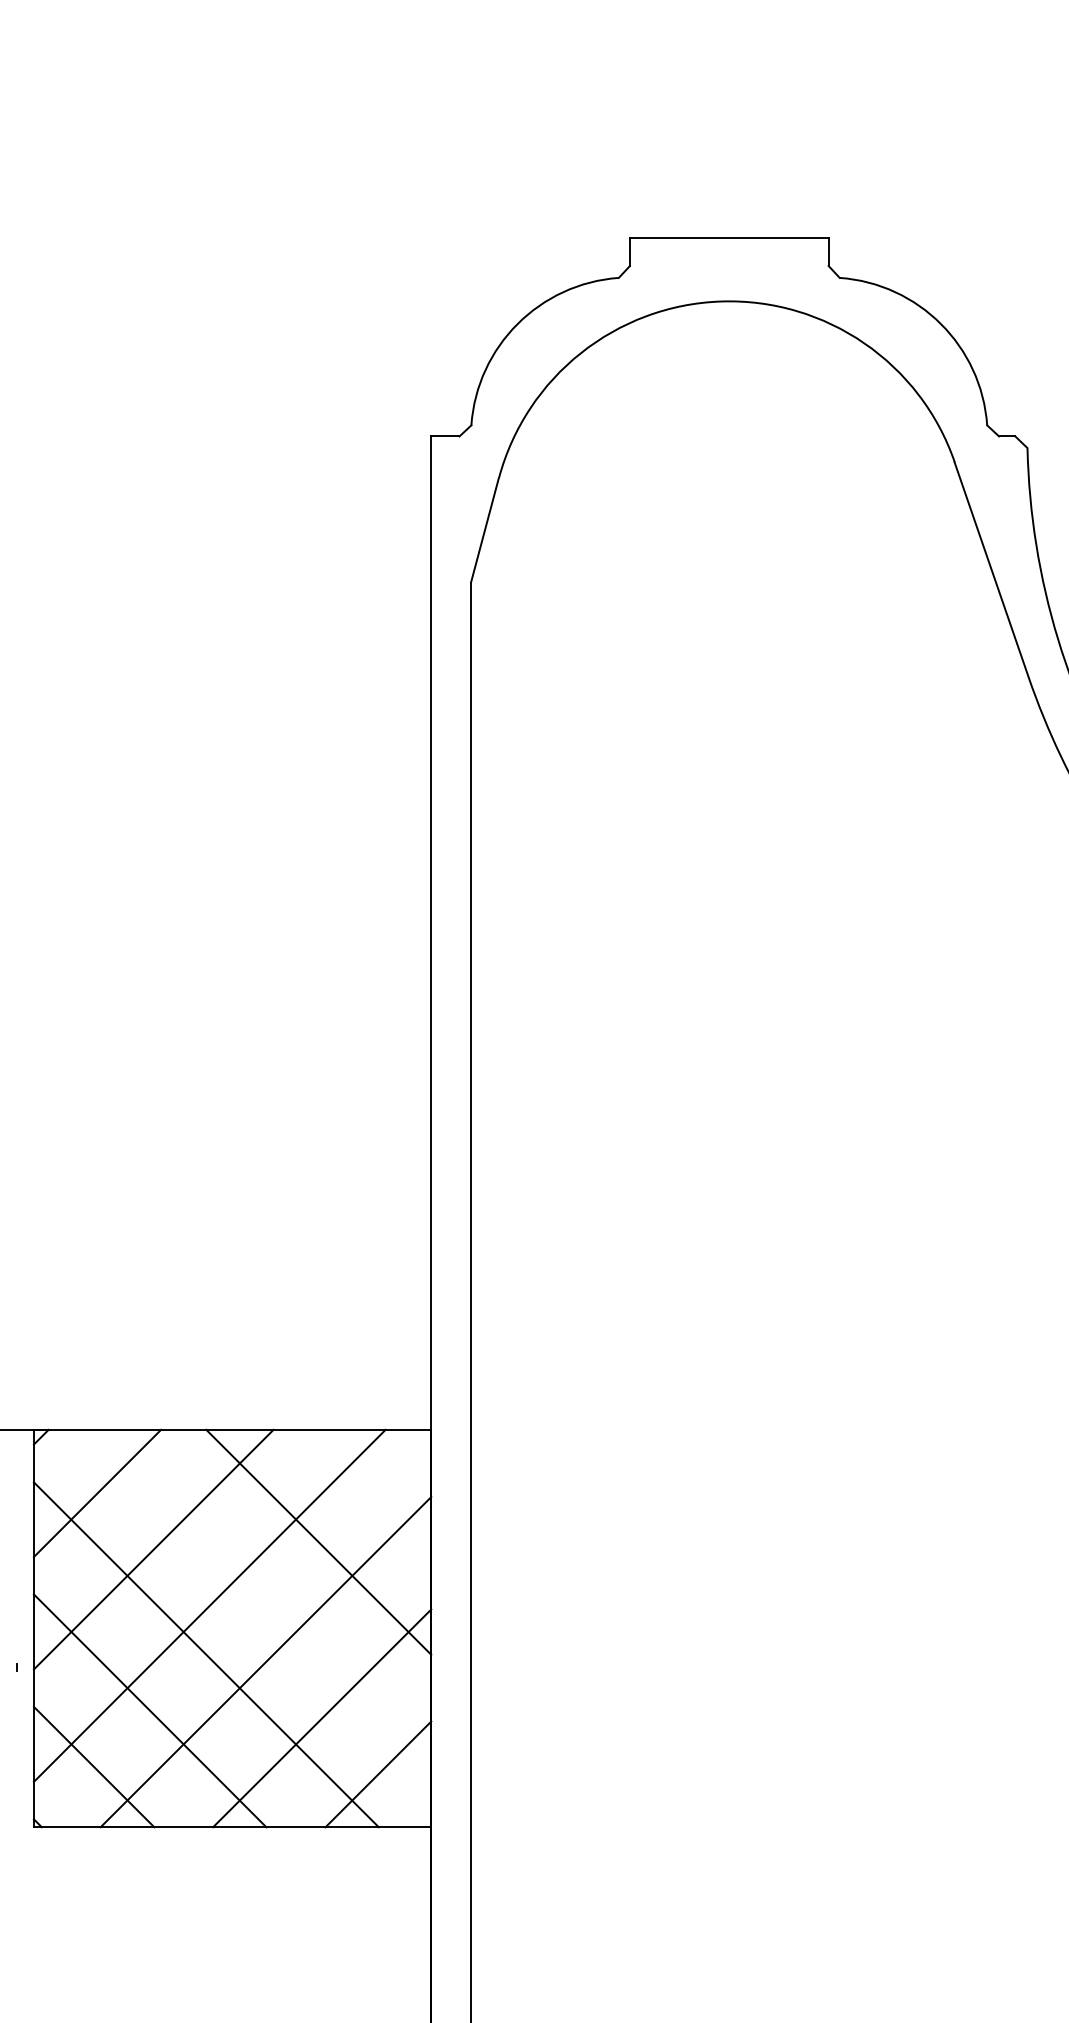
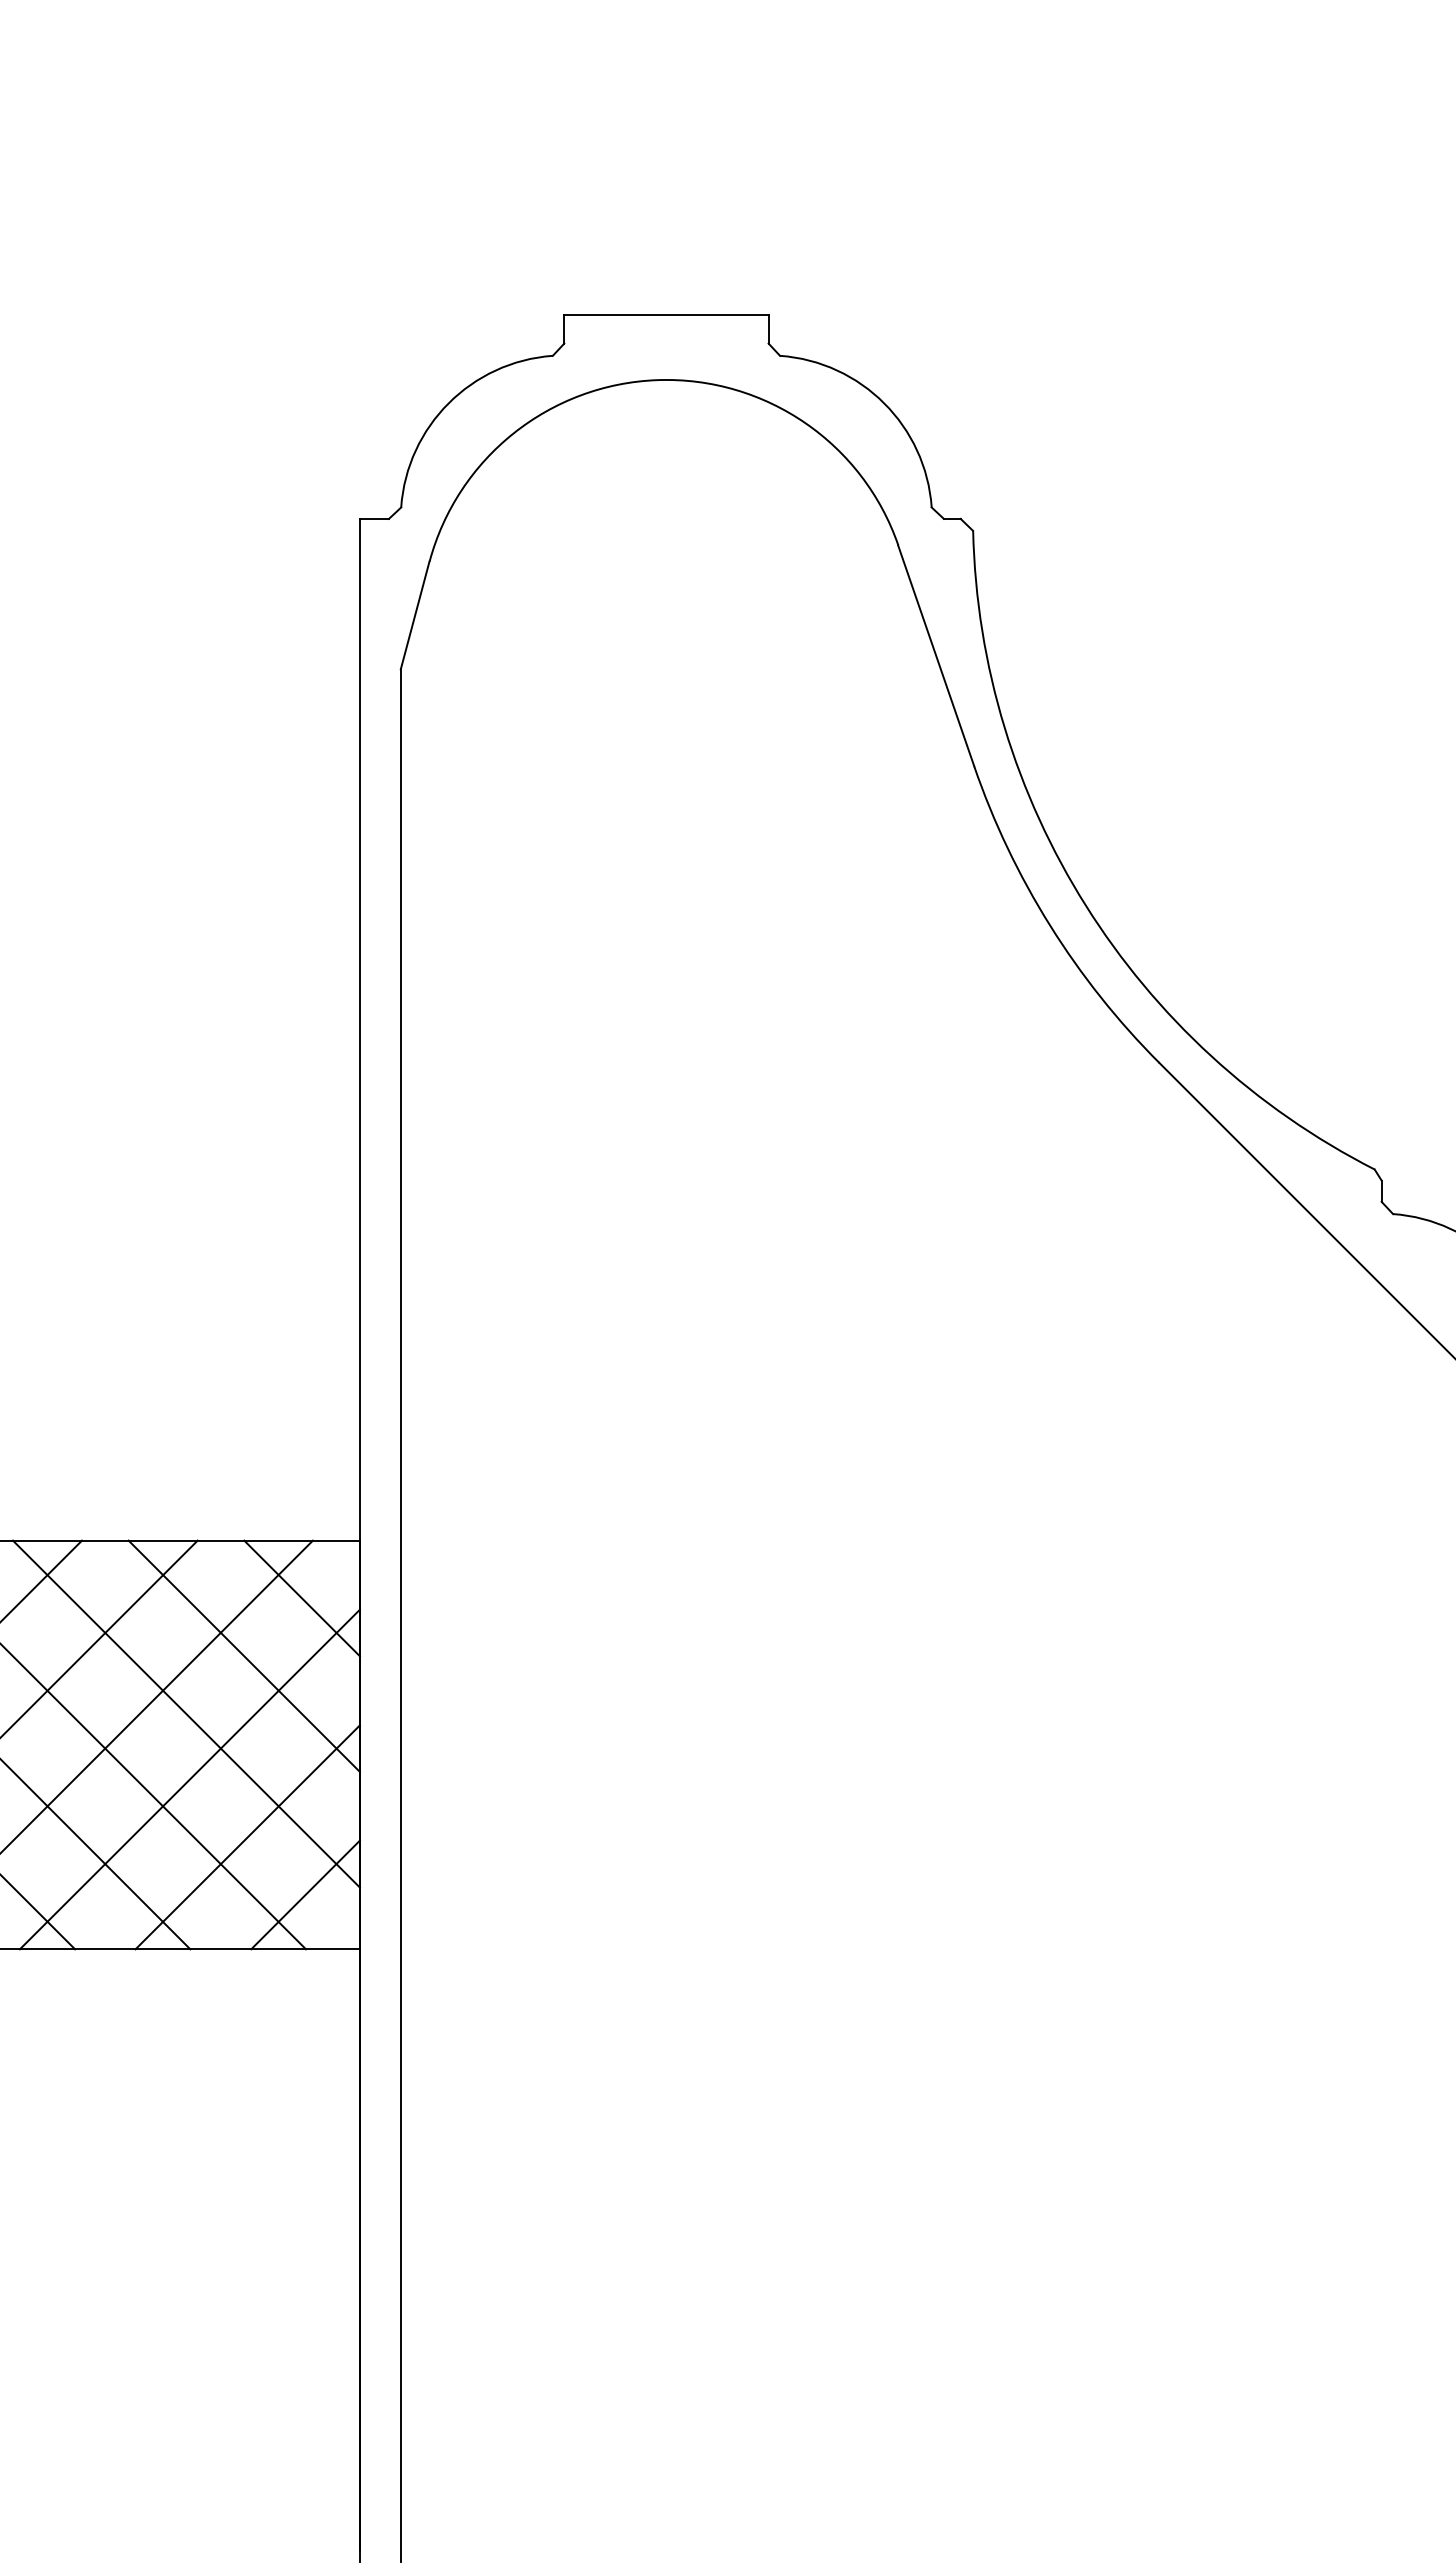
line: (374, 1486) -> (301, 1598), added
line: (261, 1597) -> (185, 1713), added

